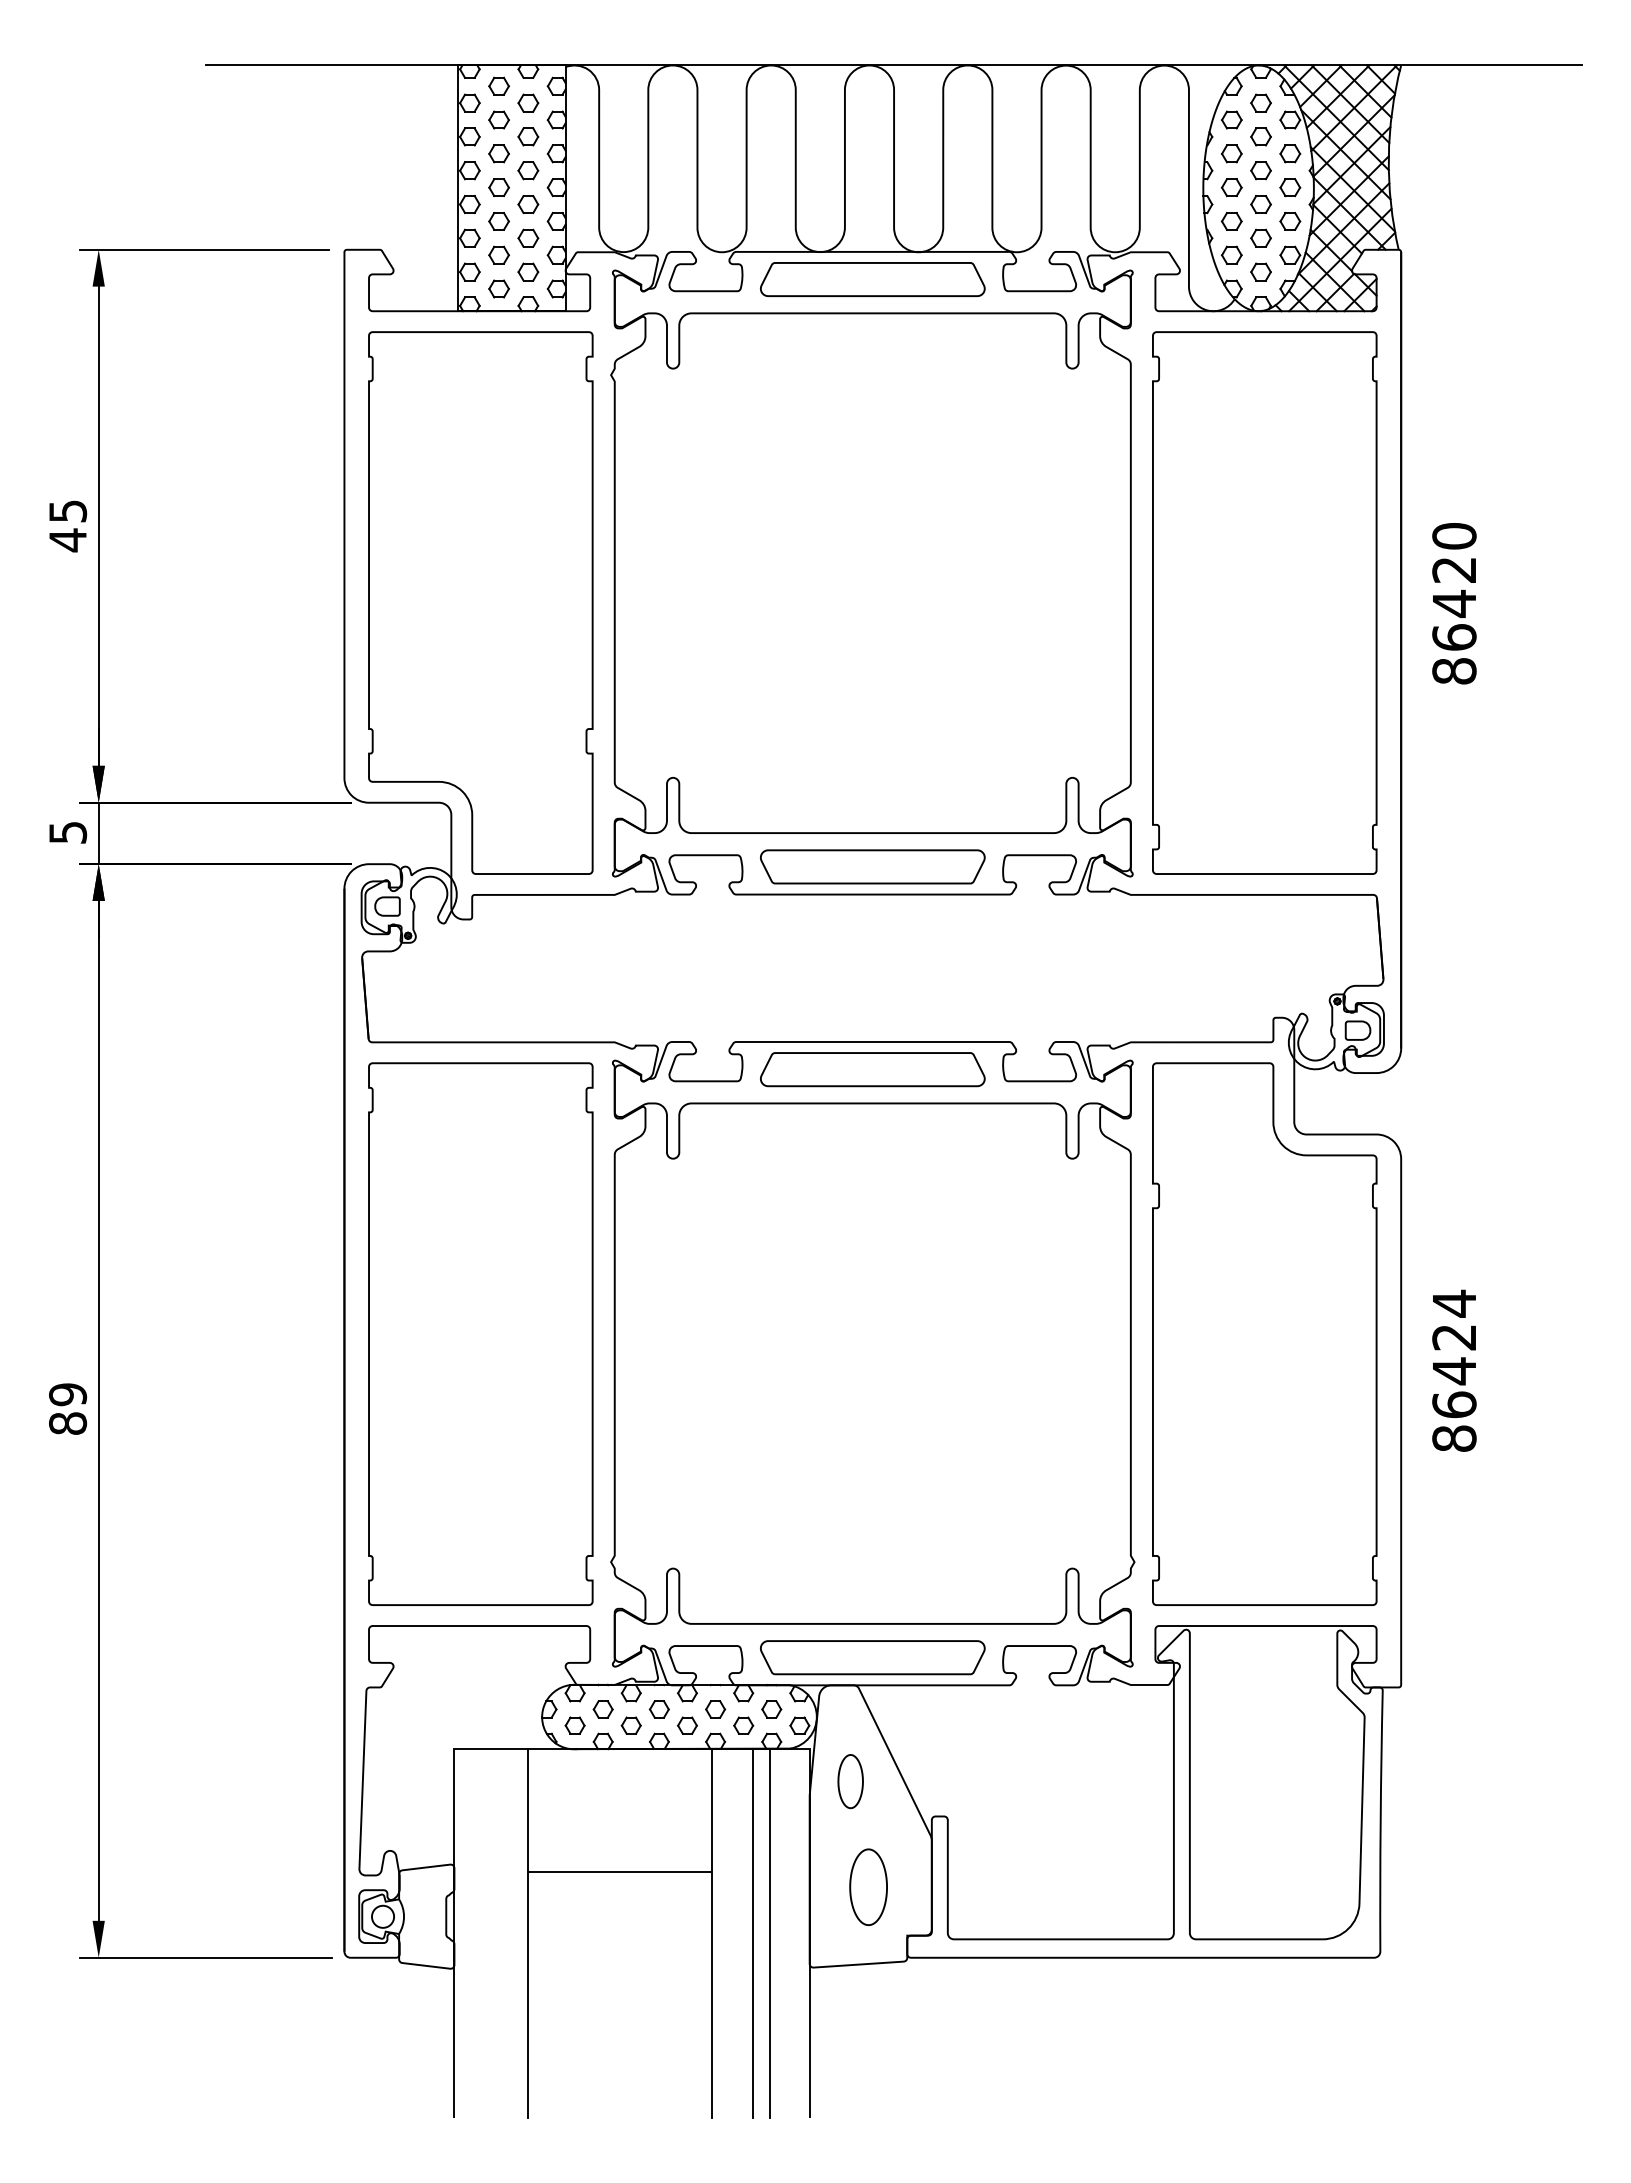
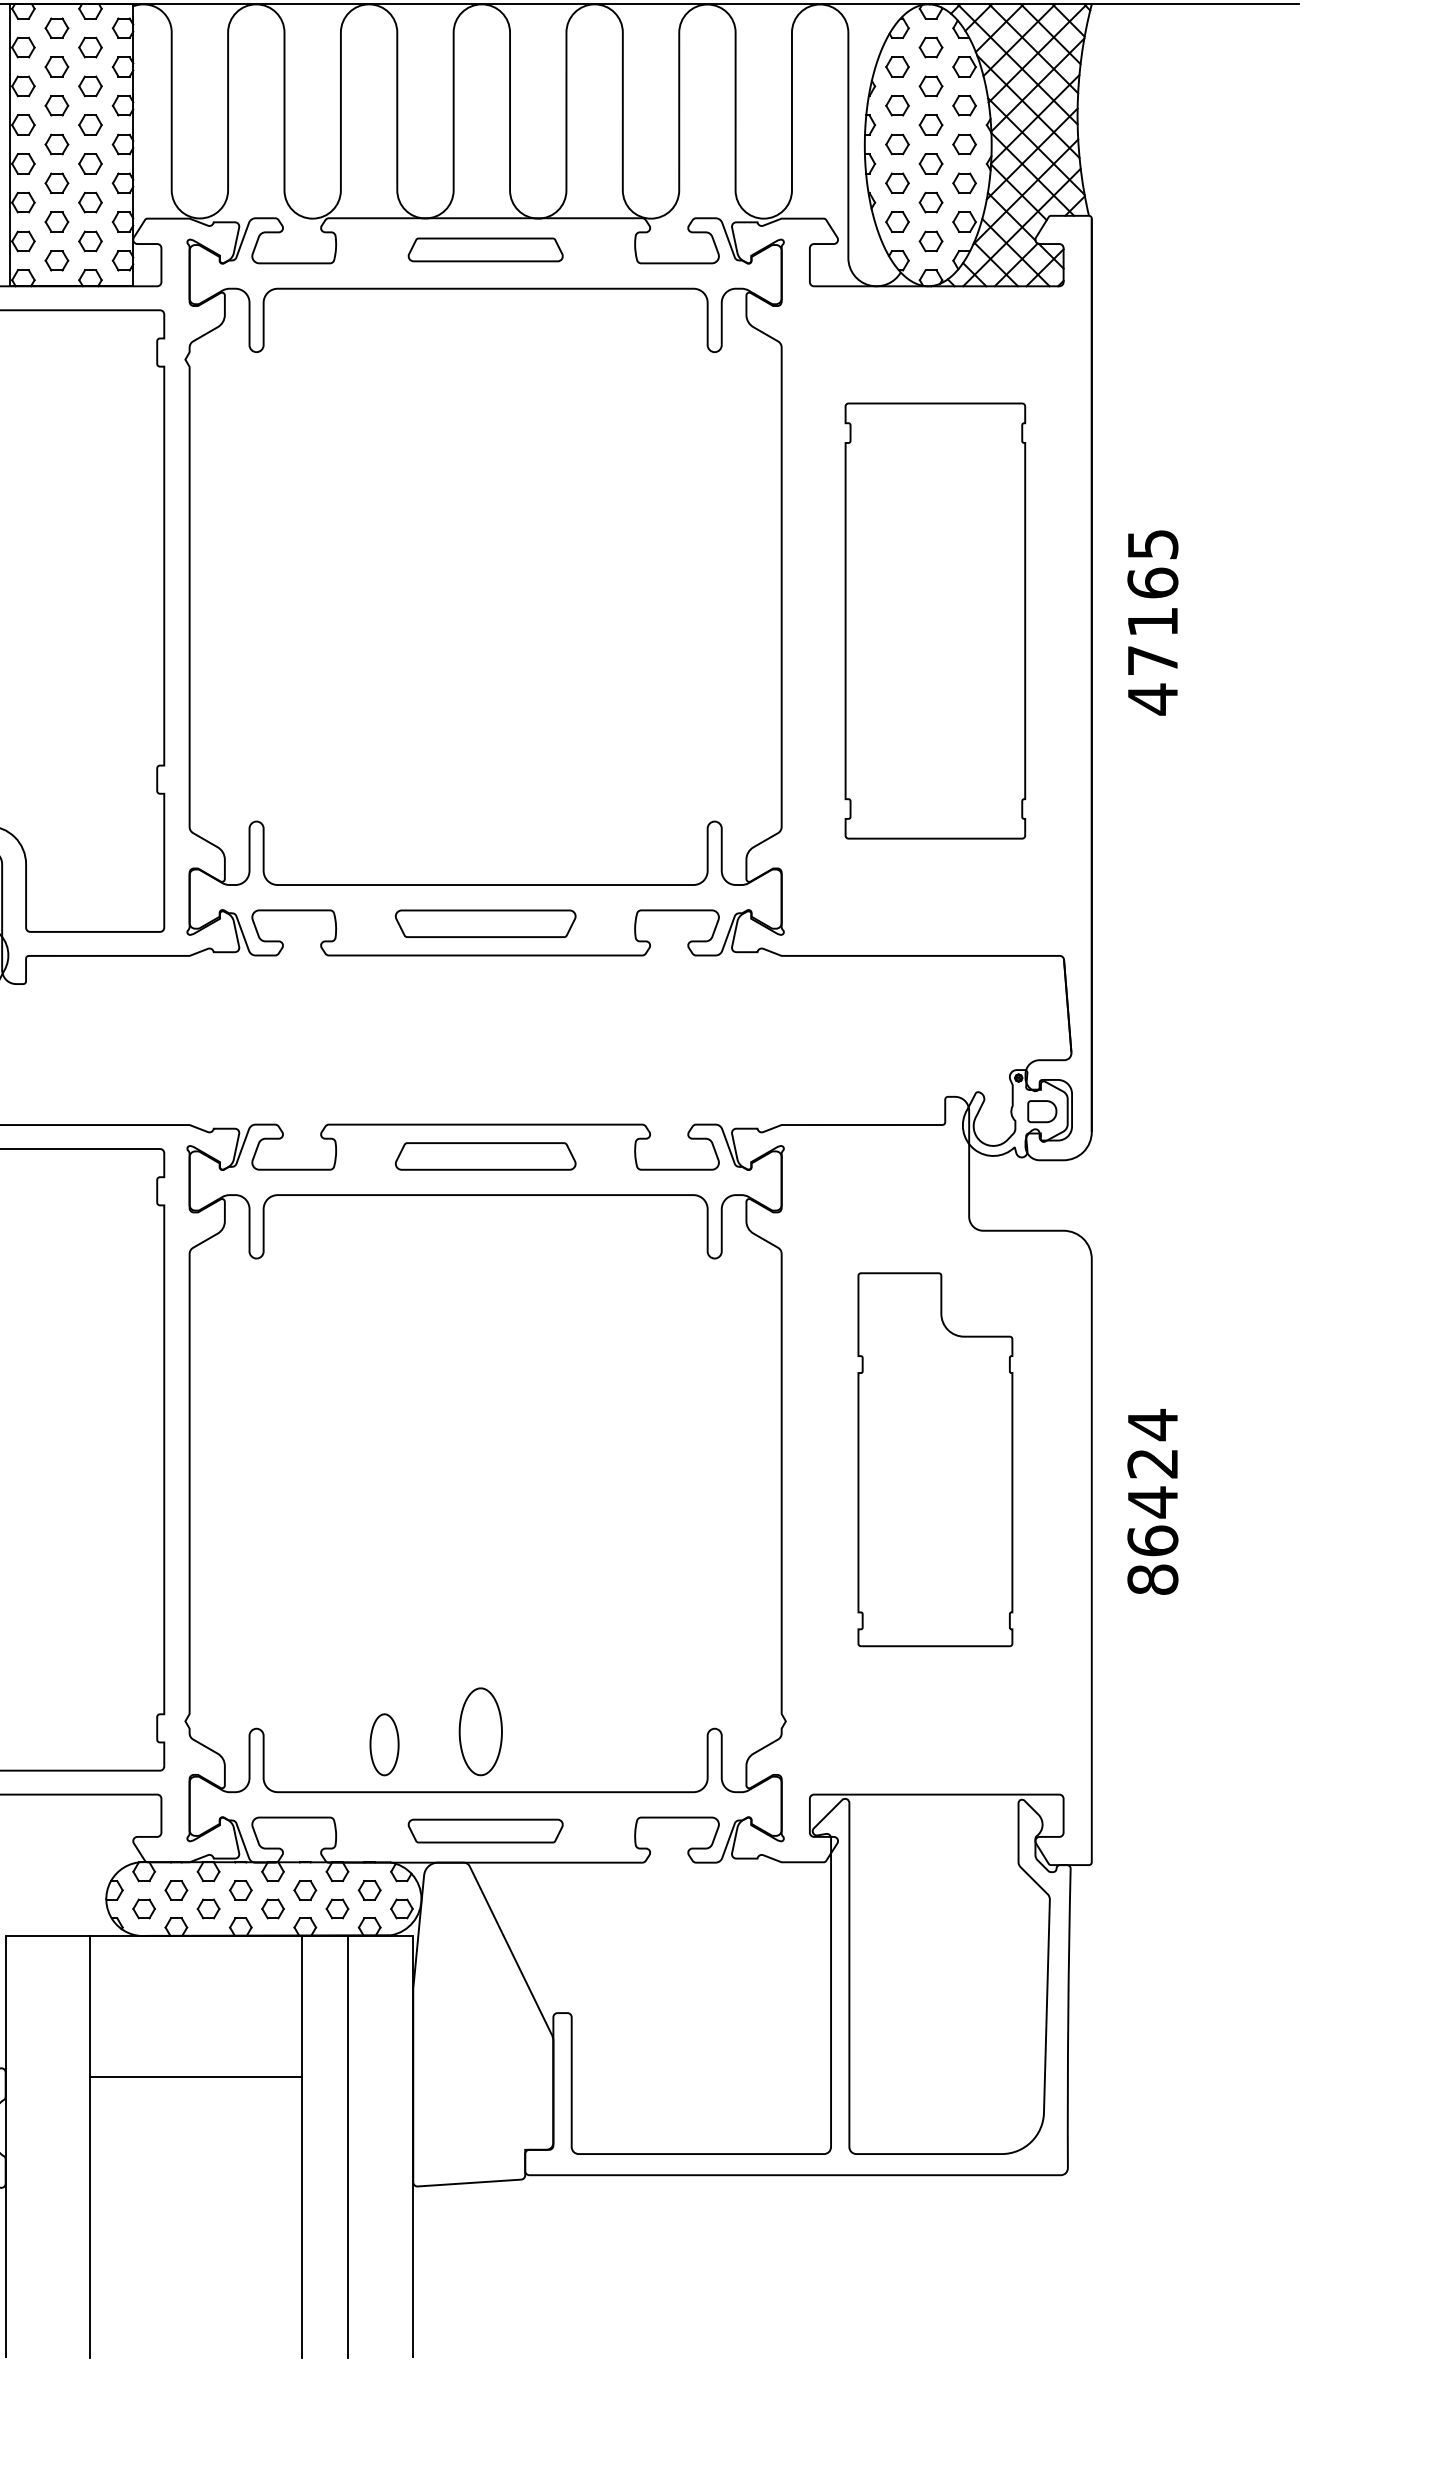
part: (872, 279) -> (485, 249), size x0.6
part: (1264, 602) -> (935, 620), size x0.7
text: (1454, 604) -> (1152, 622), 86420 -> 47165
part: (872, 866) -> (485, 923), size x0.7
part: (872, 1069) -> (485, 1156), size x0.7
part: (1264, 1333) -> (935, 1459), size x0.6
part: (872, 1657) -> (485, 1830), size x0.6
part: (850, 1781) -> (384, 1744), moved
part: (868, 1886) -> (480, 1730), moved
line: (770, 1932) -> (368, 2146), removed

